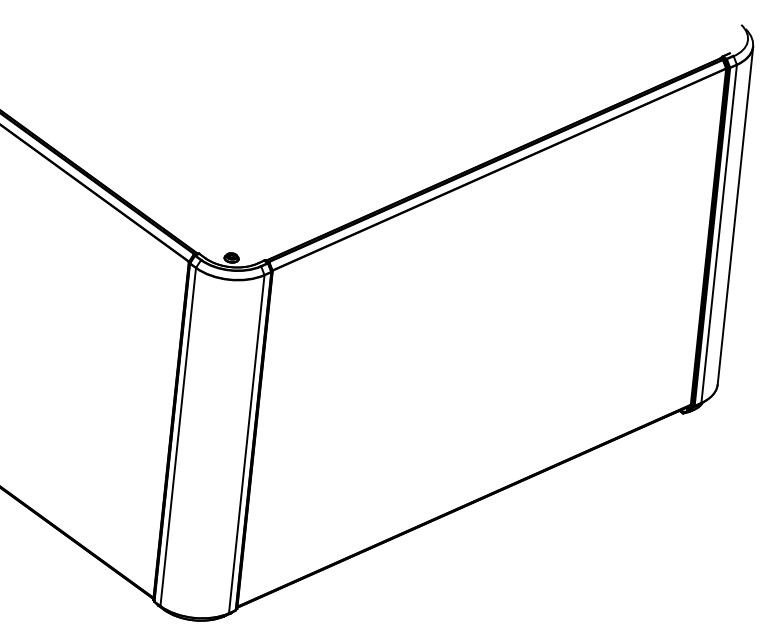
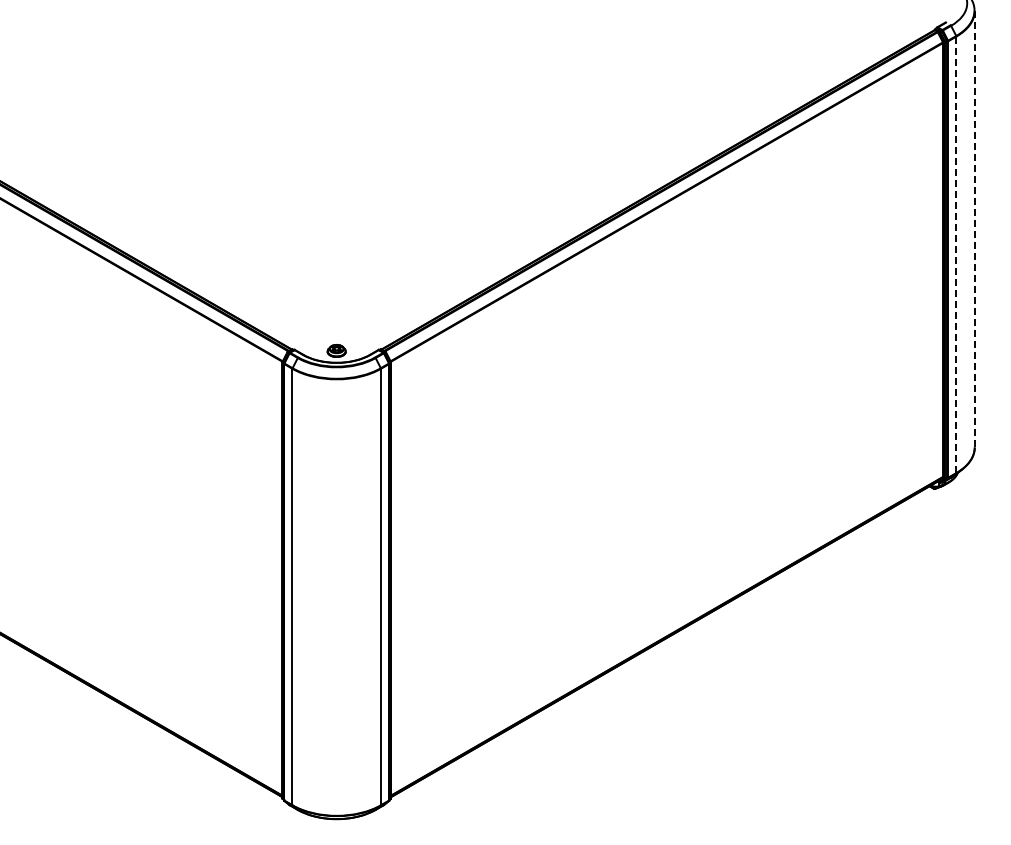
line: (735, 215) -> (974, 229), solid -> dashed
line: (719, 234) -> (956, 255), solid -> dashed

